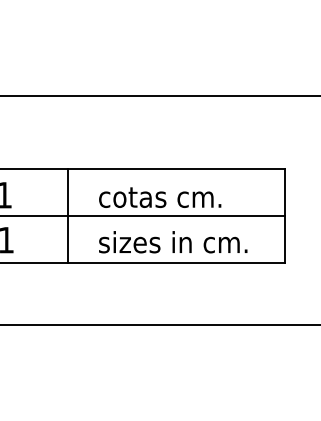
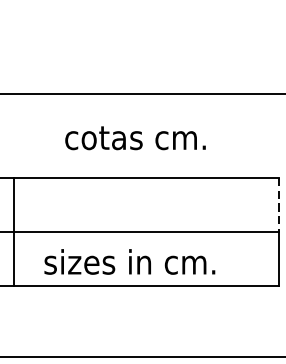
line: (285, 193) -> (279, 205), solid -> dashed
text: (160, 197) -> (135, 138), moved
line: (68, 216) -> (13, 232), moved
text: (173, 242) -> (130, 262), moved

